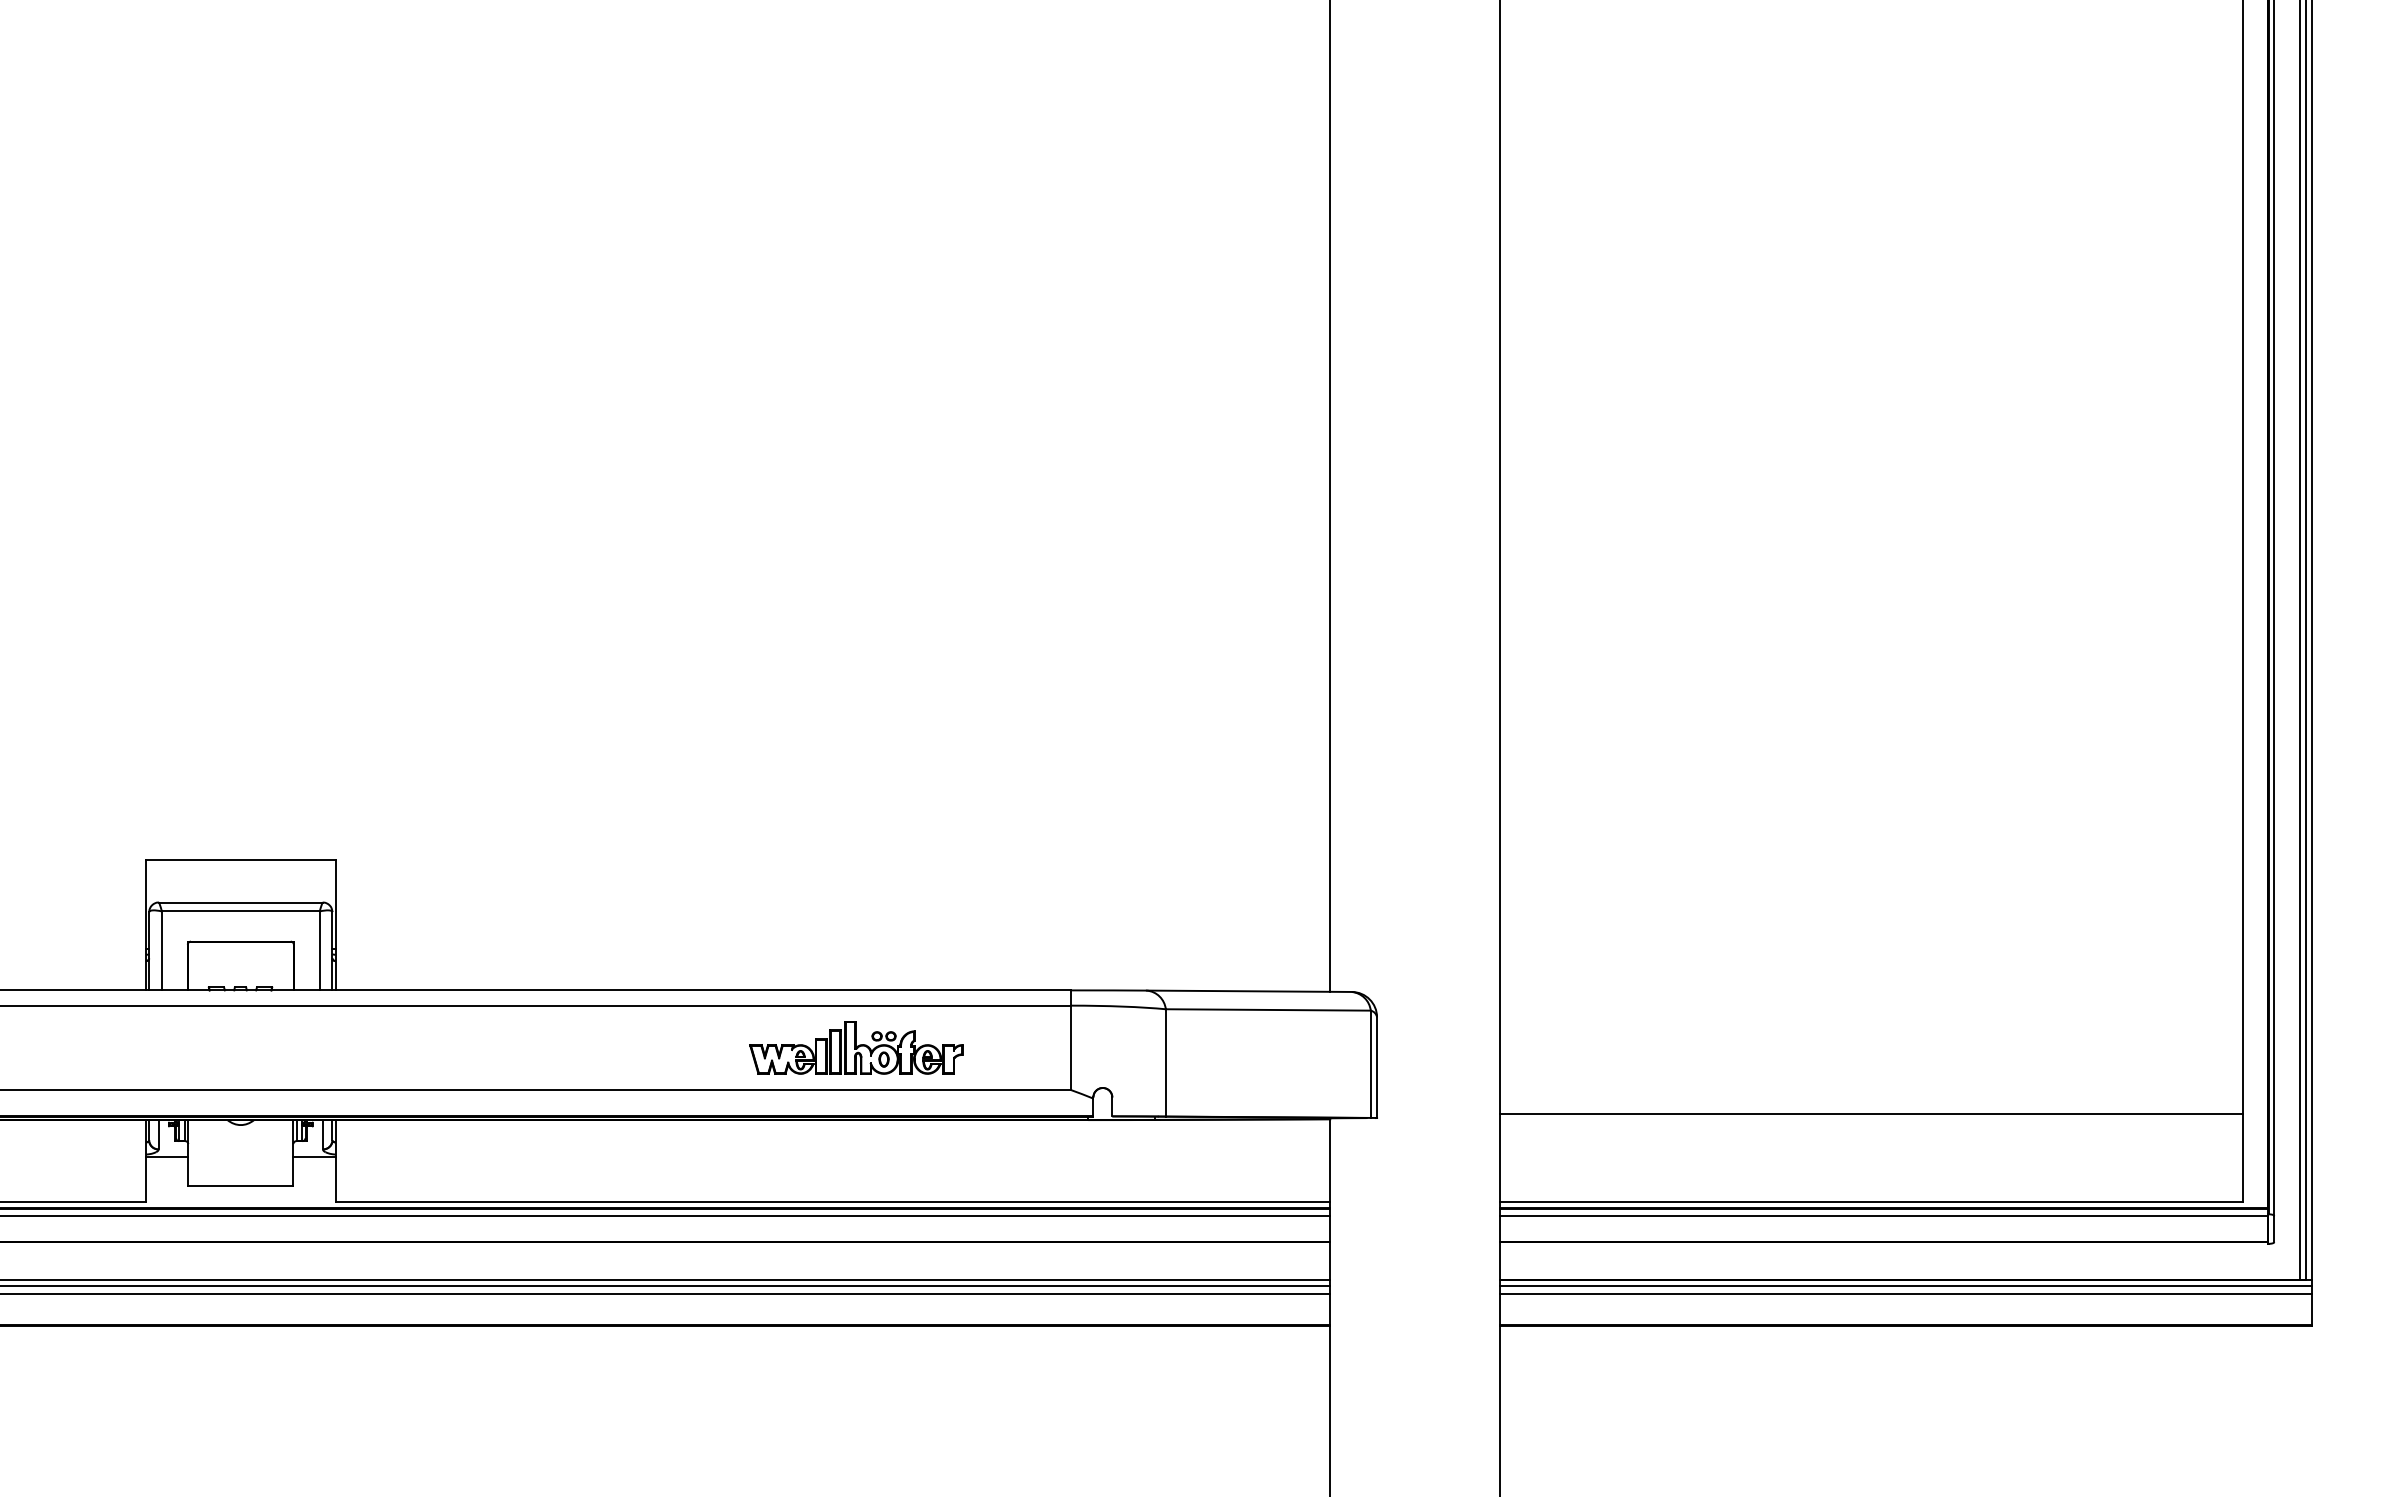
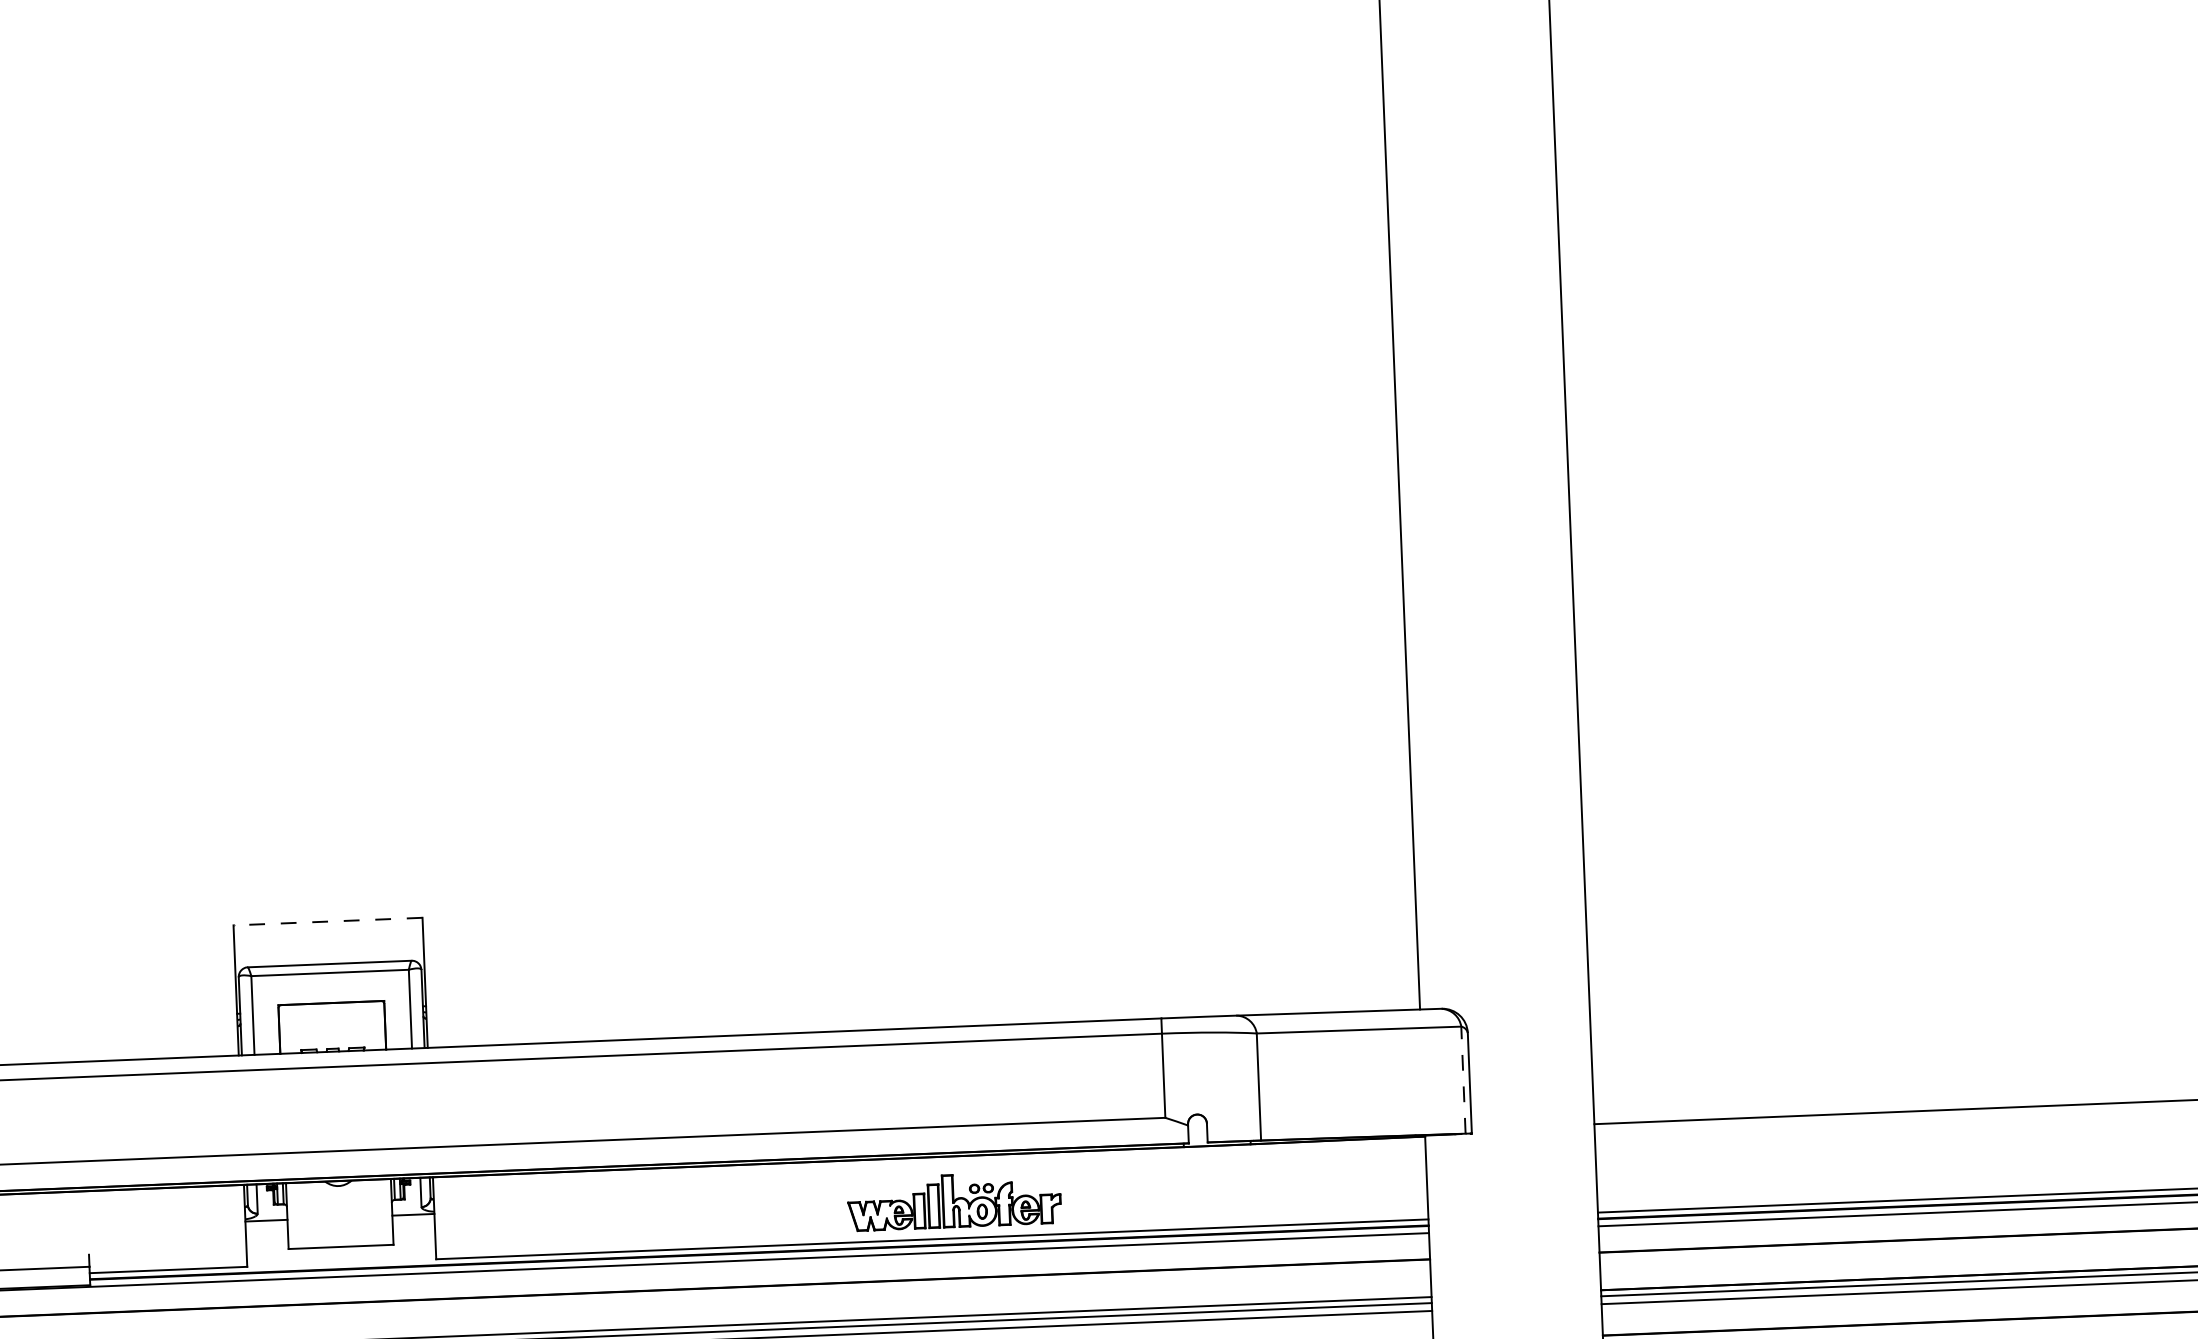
line: (240, 859) -> (327, 921), solid -> dashed
part: (856, 1047) -> (954, 1200), moved
line: (1370, 1064) -> (1463, 1080), solid -> dashed

